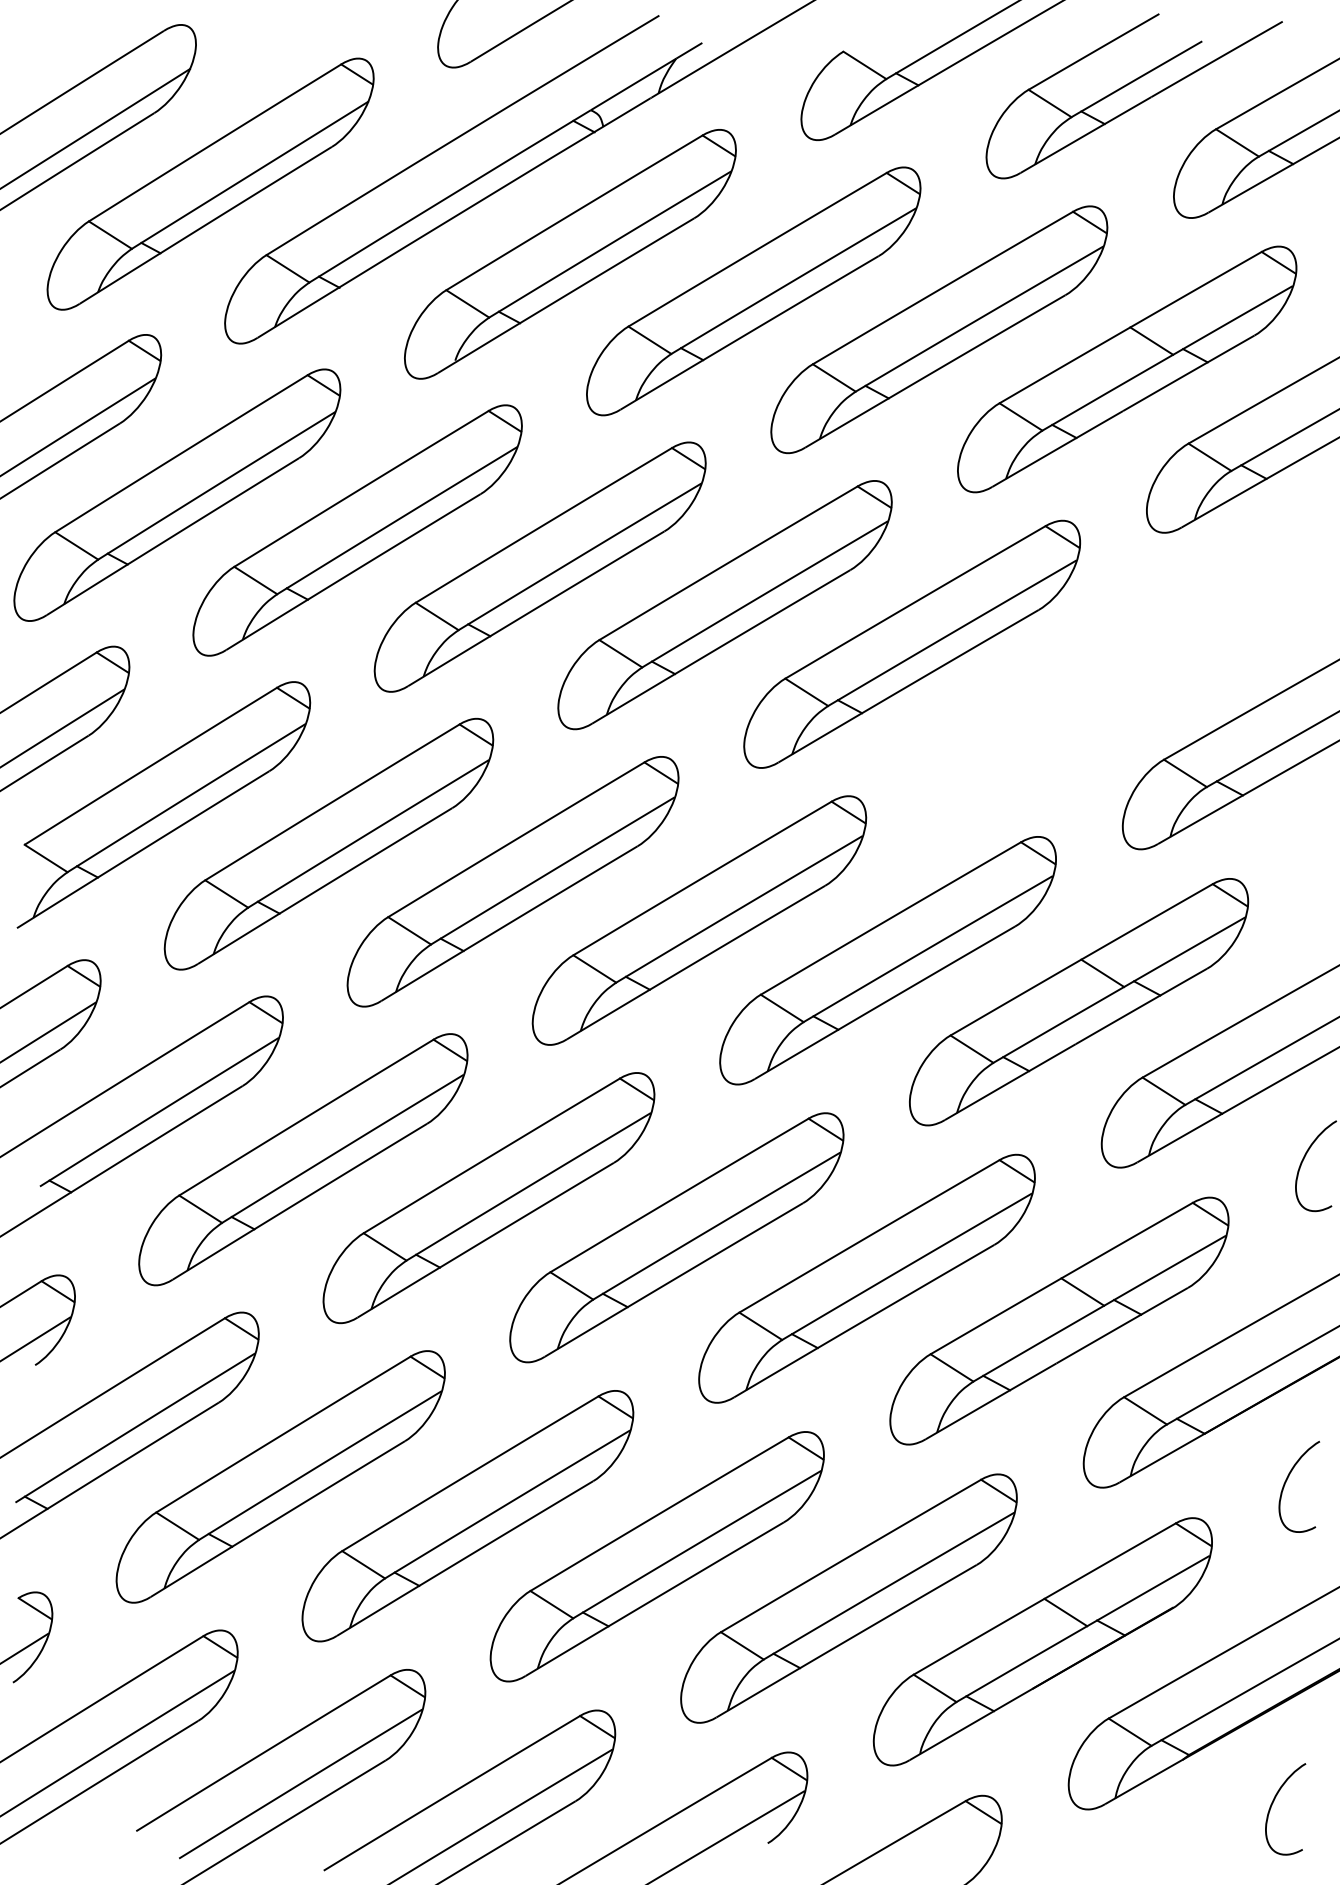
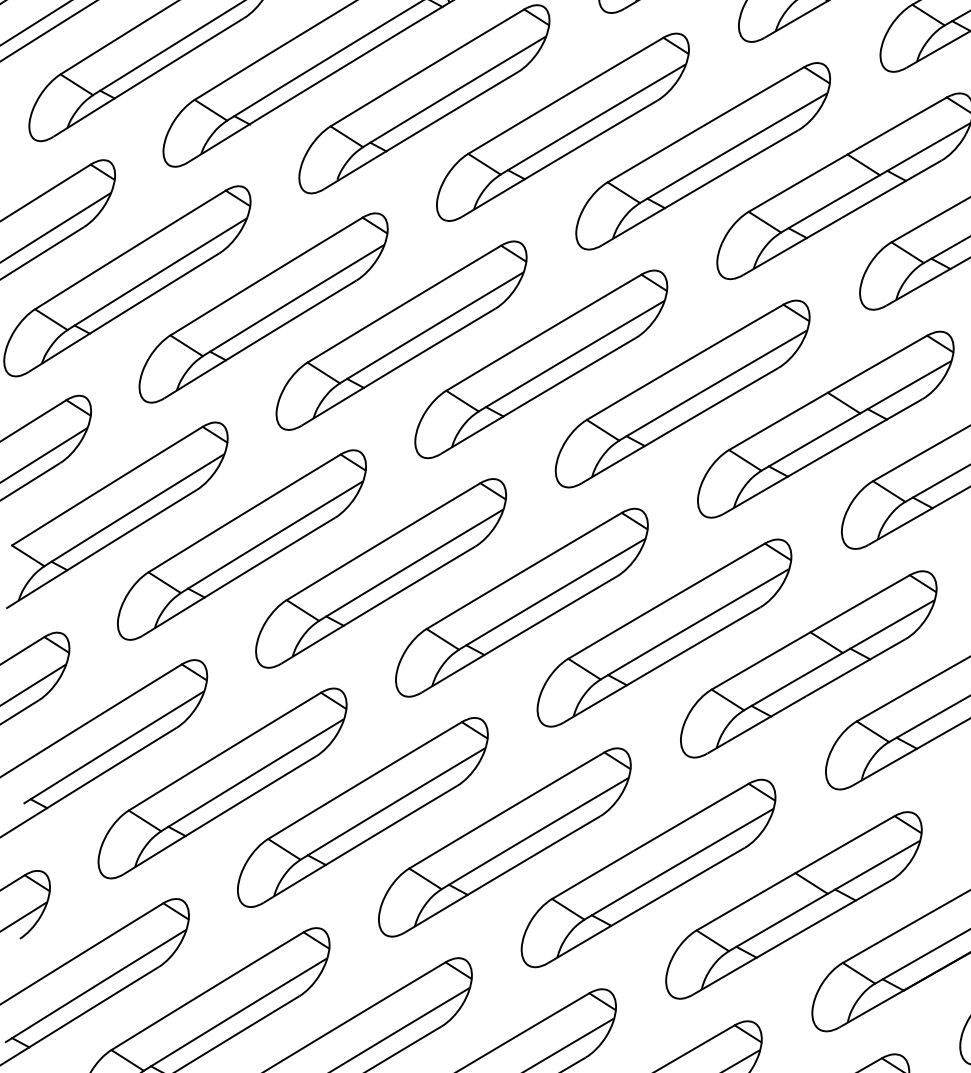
part: (1101, 684) -> (825, 424), added

